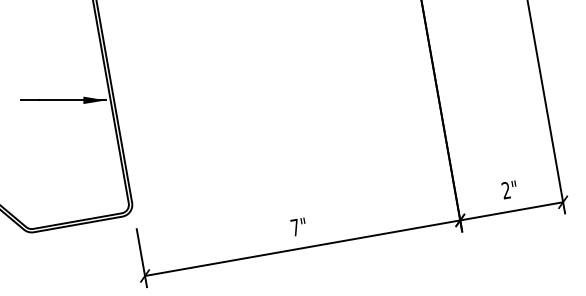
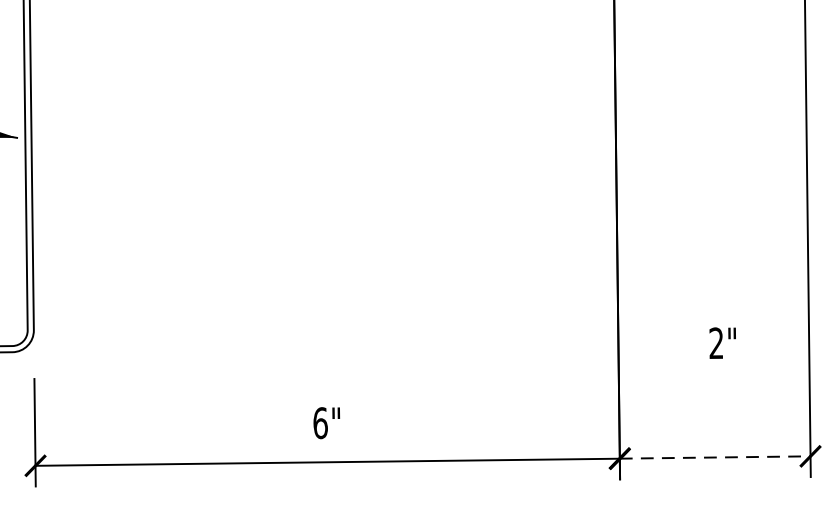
text: (508, 189) -> (720, 342), moved
line: (512, 211) -> (716, 458), solid -> dashed
text: (294, 227) -> (319, 422), 7" -> 6"

